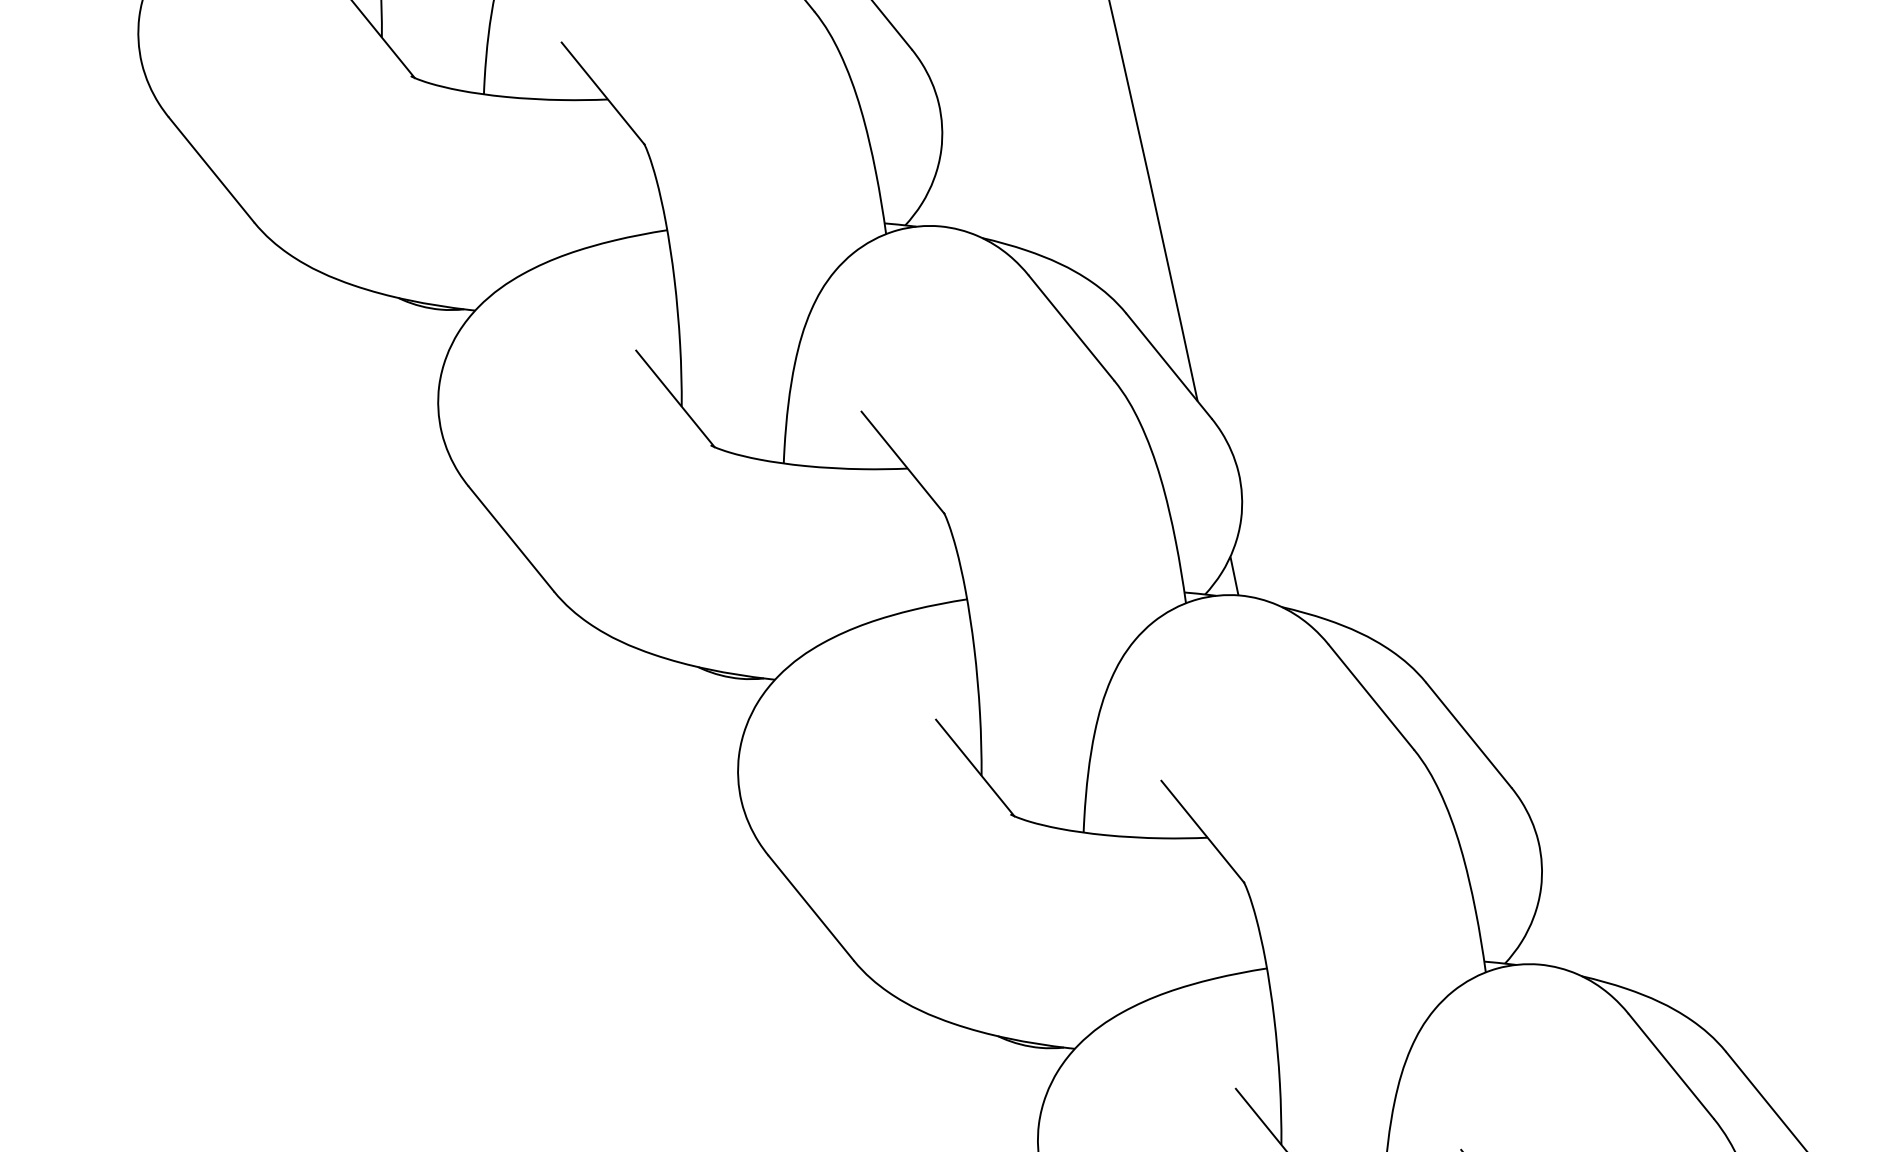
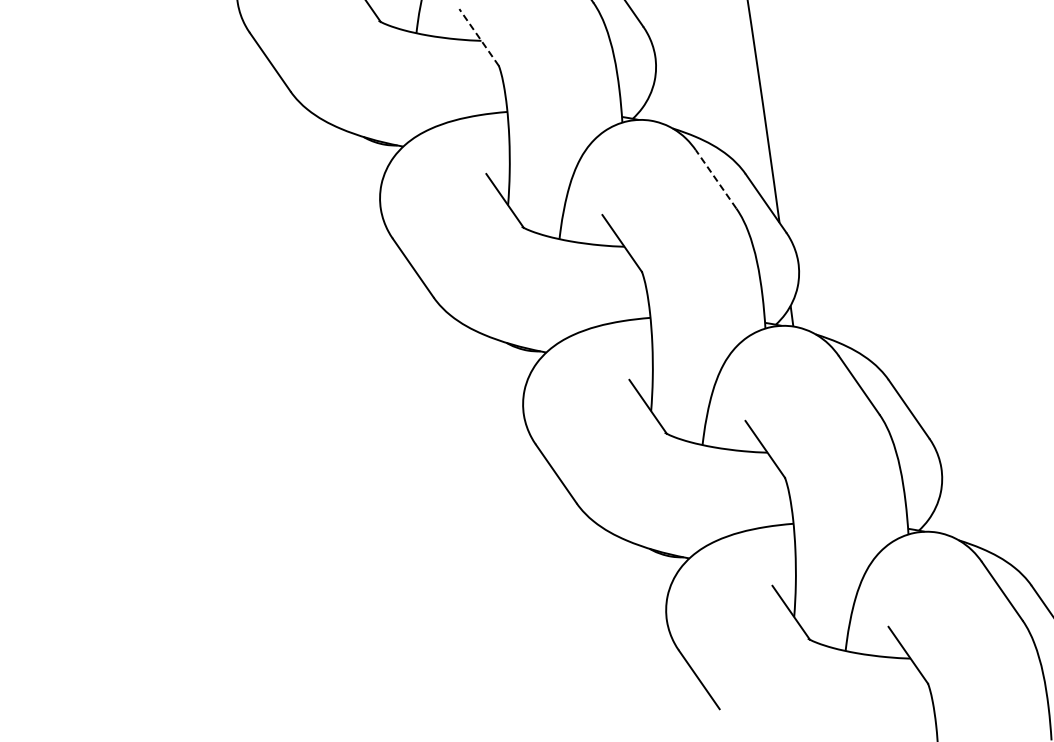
line: (603, 93) -> (479, 37), solid -> dashed
line: (1072, 328) -> (716, 179), solid -> dashed

